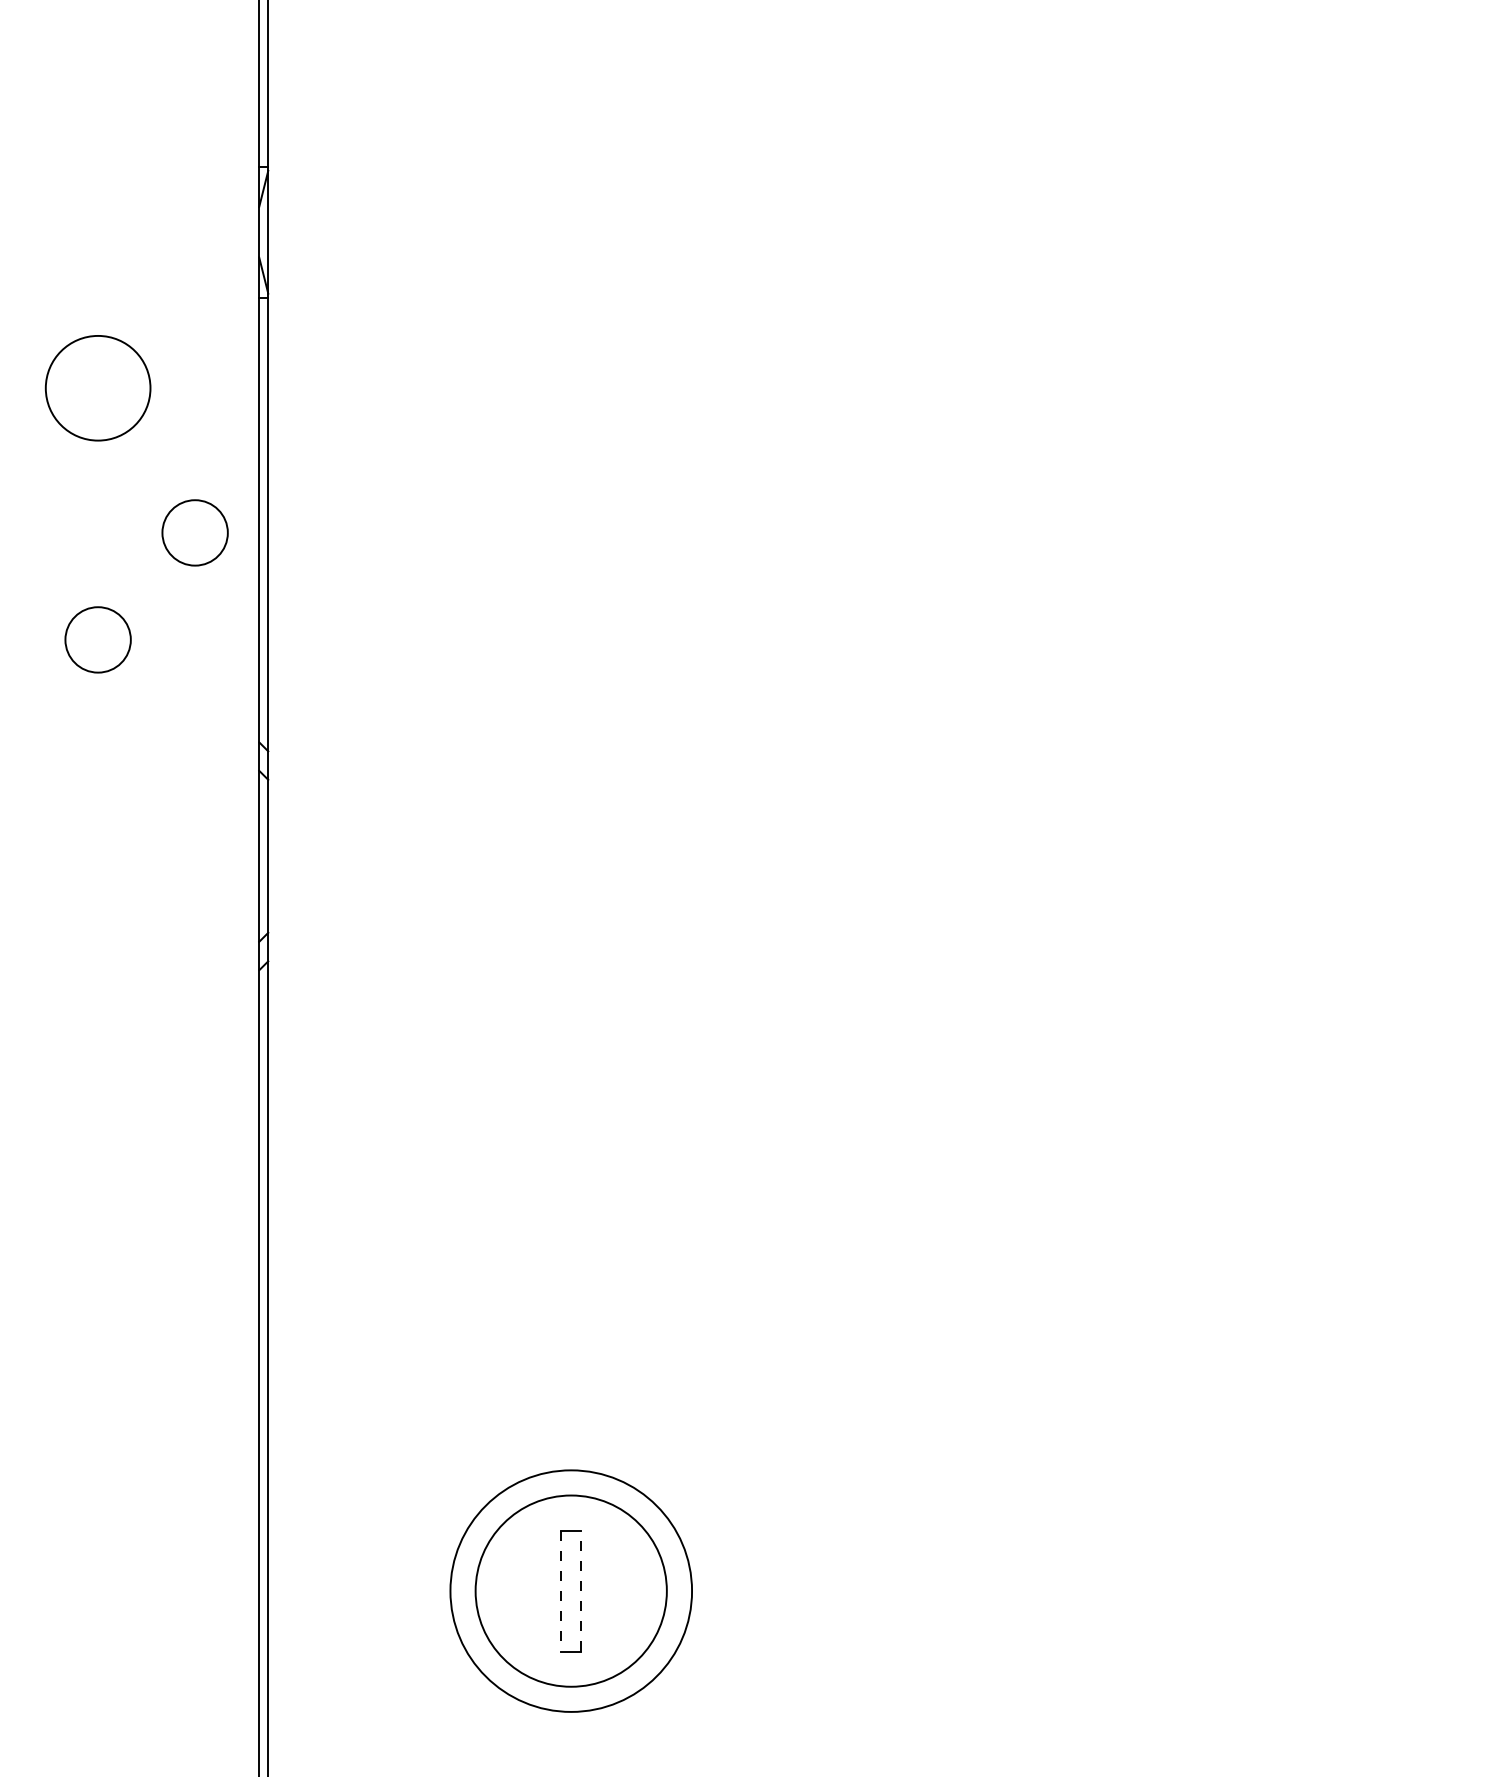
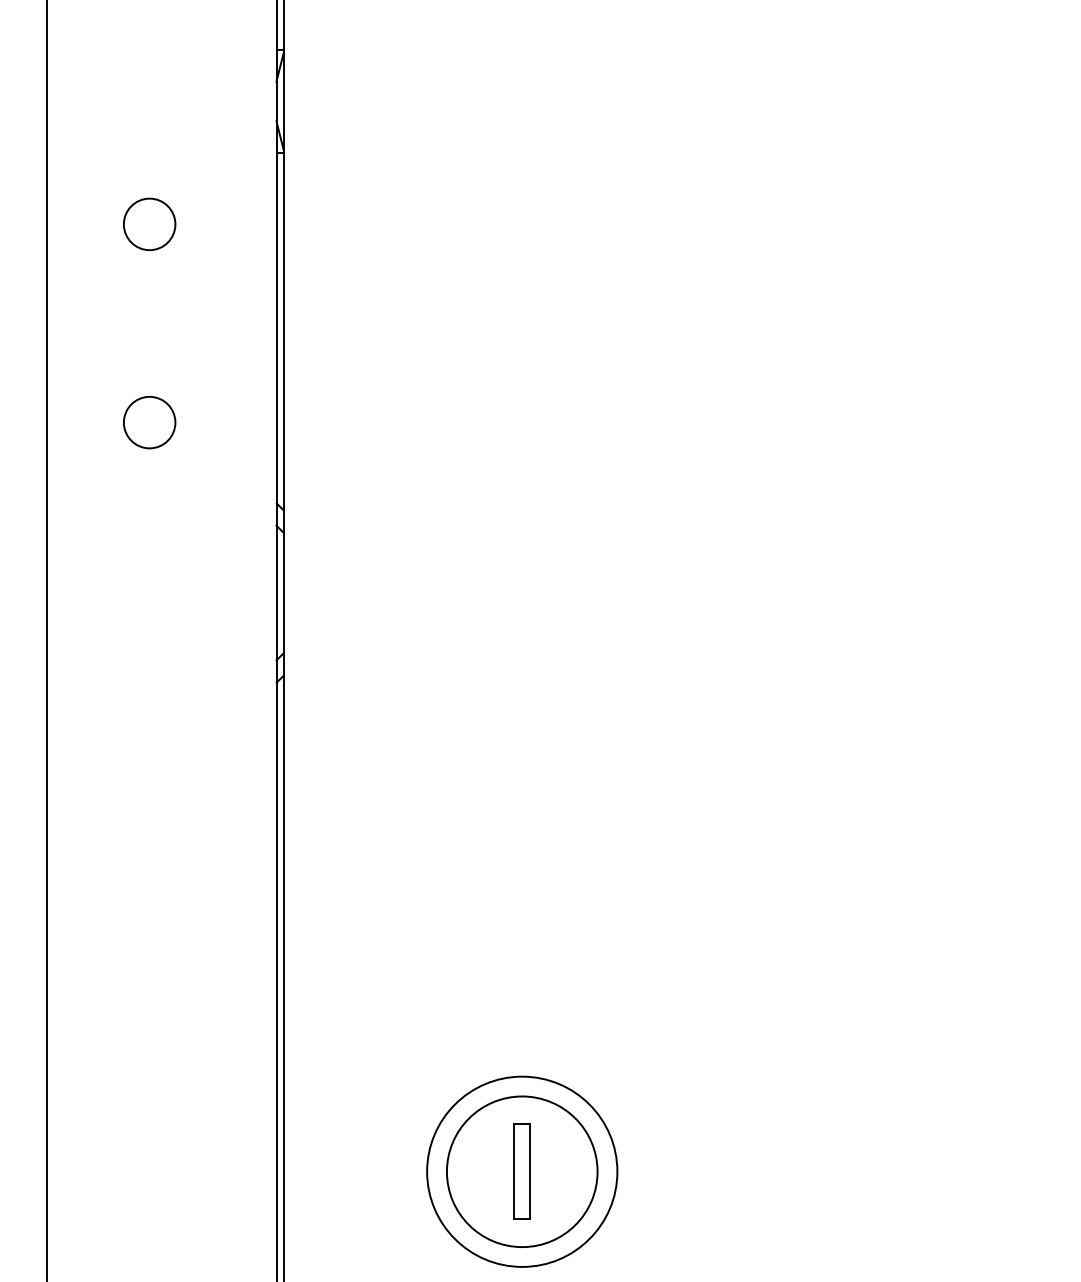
circle: (97, 387) -> (149, 223), size x0.62
circle: (194, 532) -> (225, 338), removed
line: (581, 1590) -> (530, 1171), dashed -> solid
line: (561, 1591) -> (514, 1172), dashed -> solid

